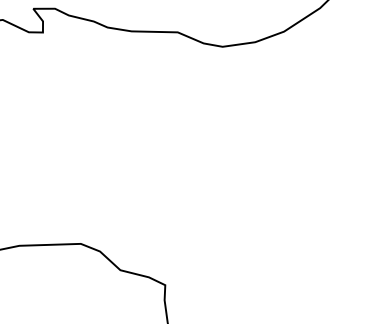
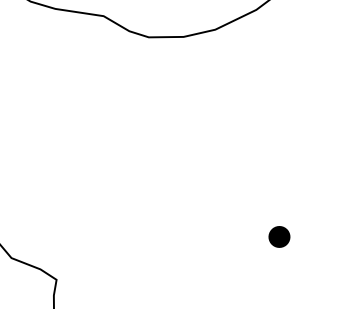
part: (368, 218) -> (278, 237), added

